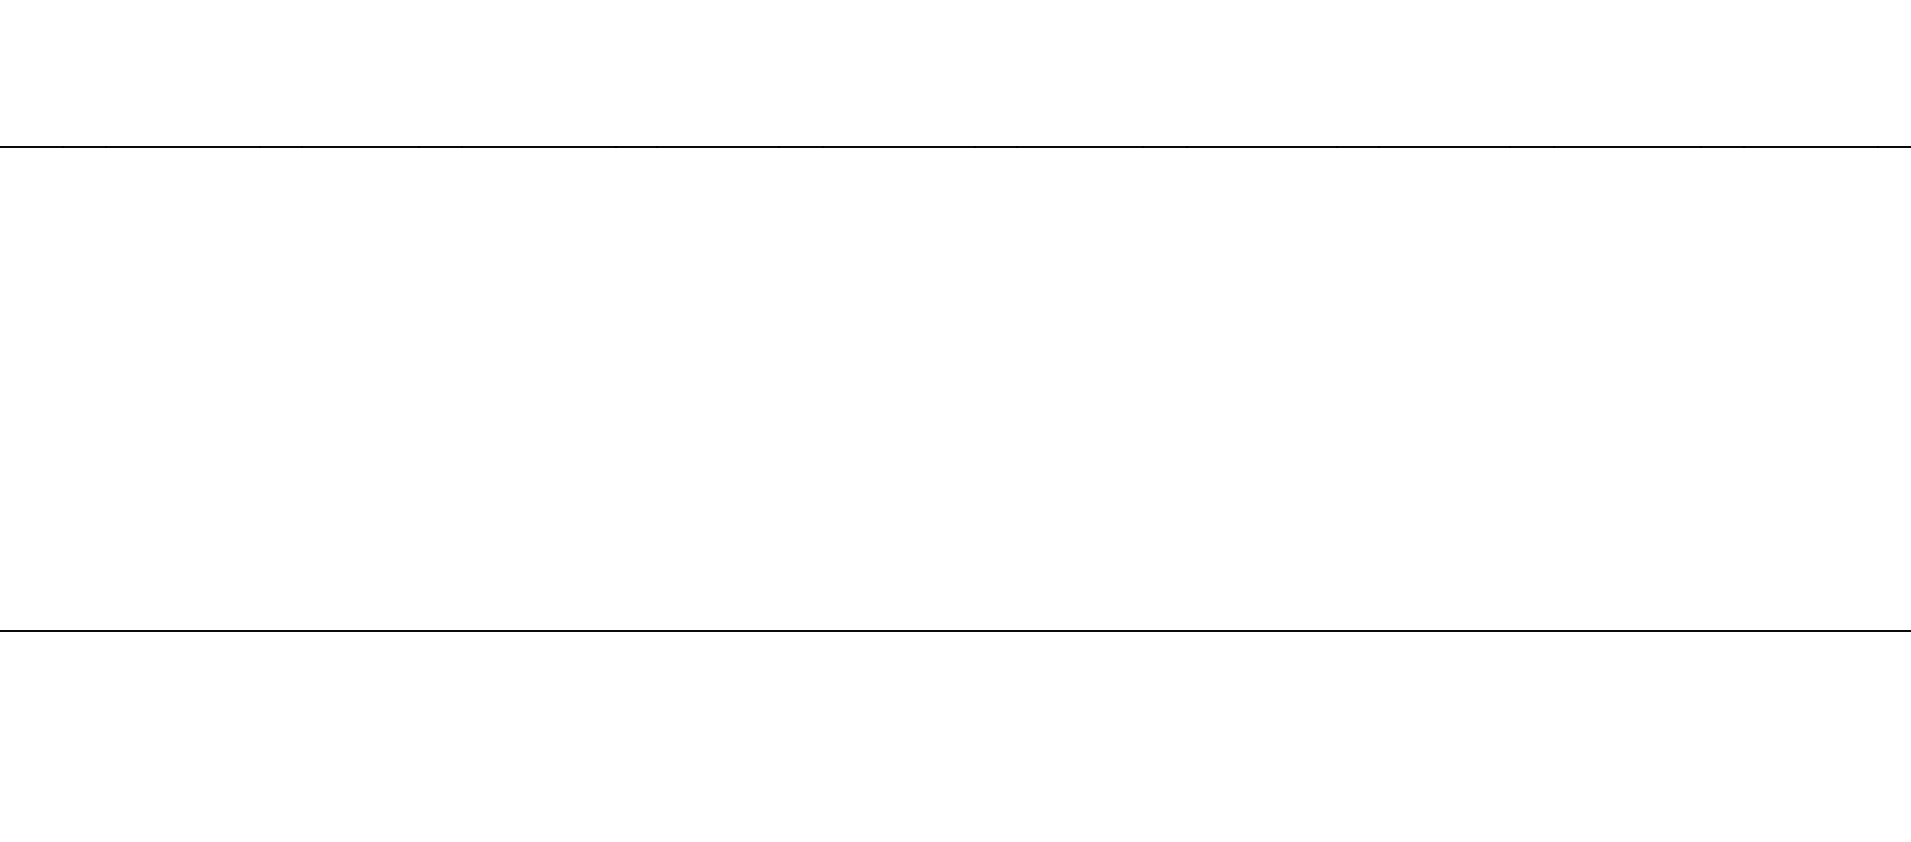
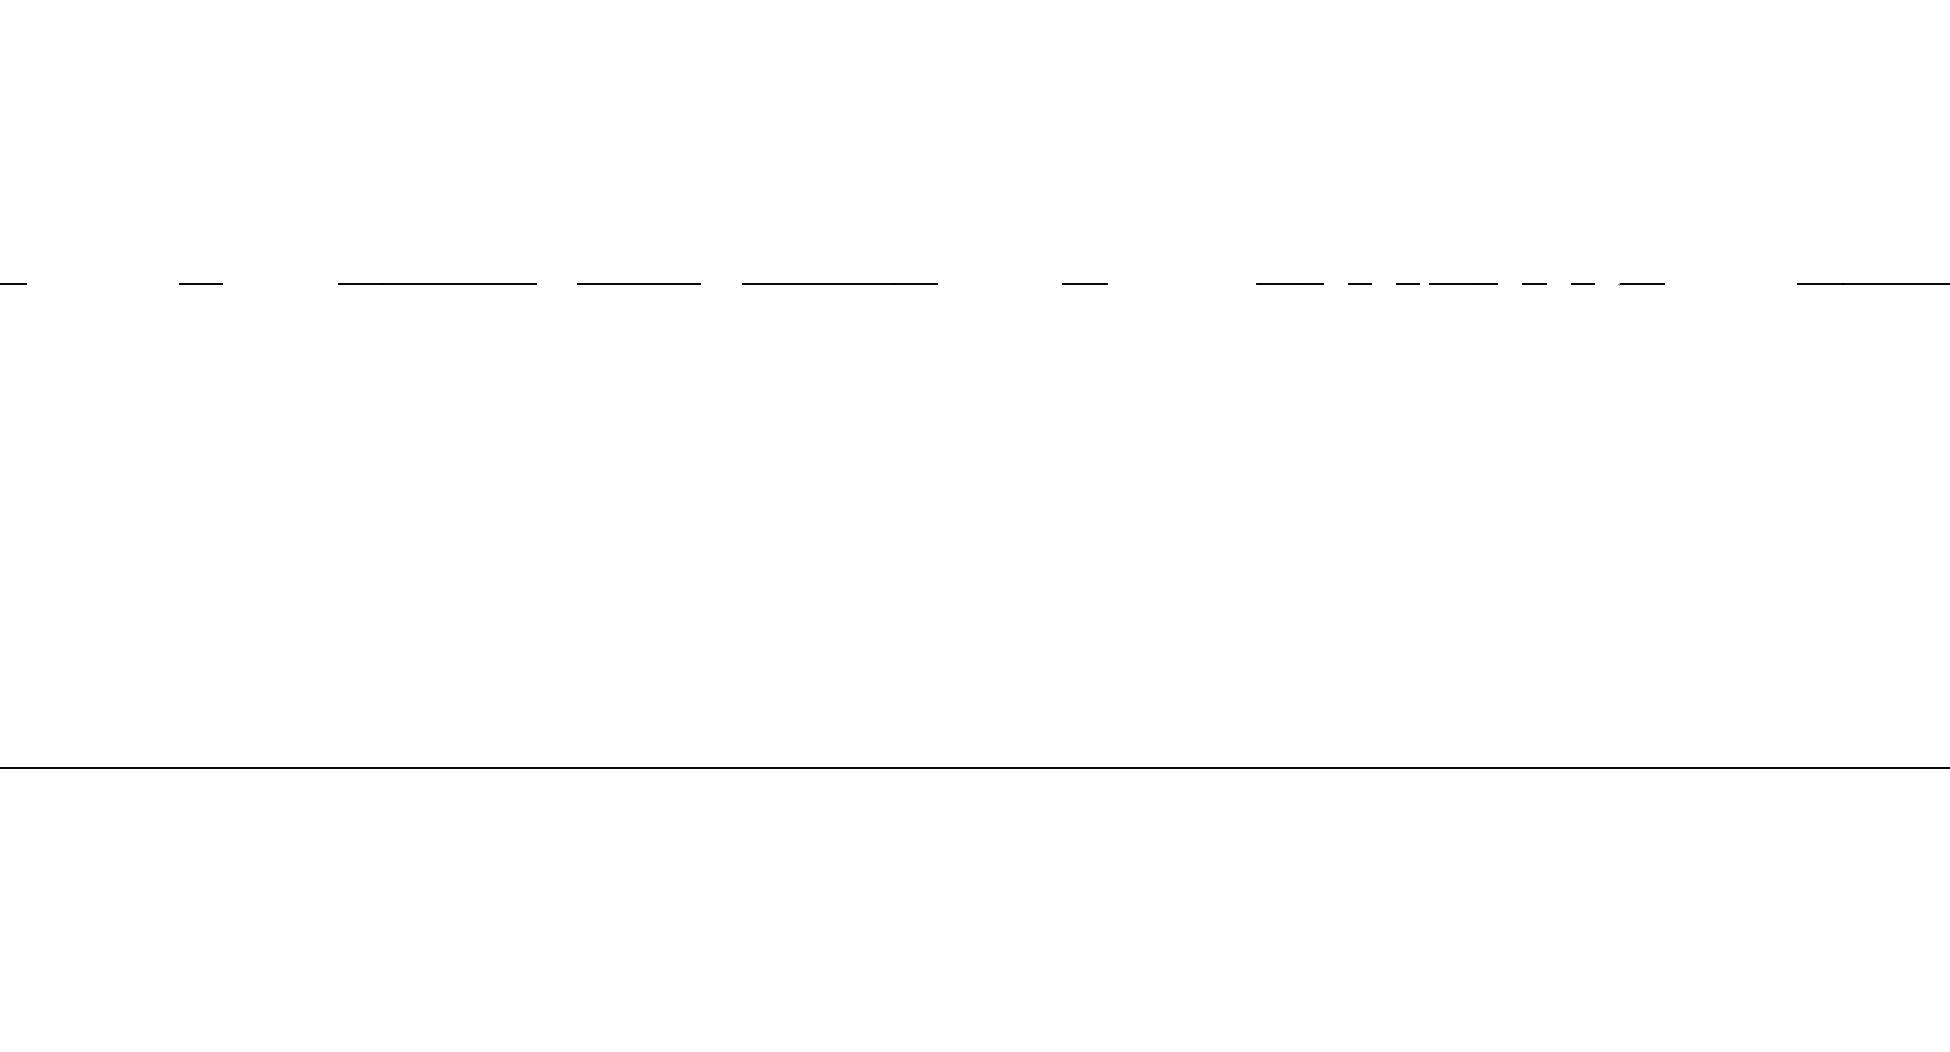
line: (182, 147) -> (102, 284), removed
line: (360, 147) -> (280, 284), removed
line: (636, 147) -> (556, 284), removed
line: (801, 147) -> (721, 284), removed
line: (1080, 147) -> (1000, 284), removed
line: (1262, 147) -> (1182, 284), removed
line: (1445, 147) -> (1365, 284), solid -> dashed
line: (1627, 147) -> (1547, 284), solid -> dashed
line: (1811, 147) -> (1731, 284), removed

